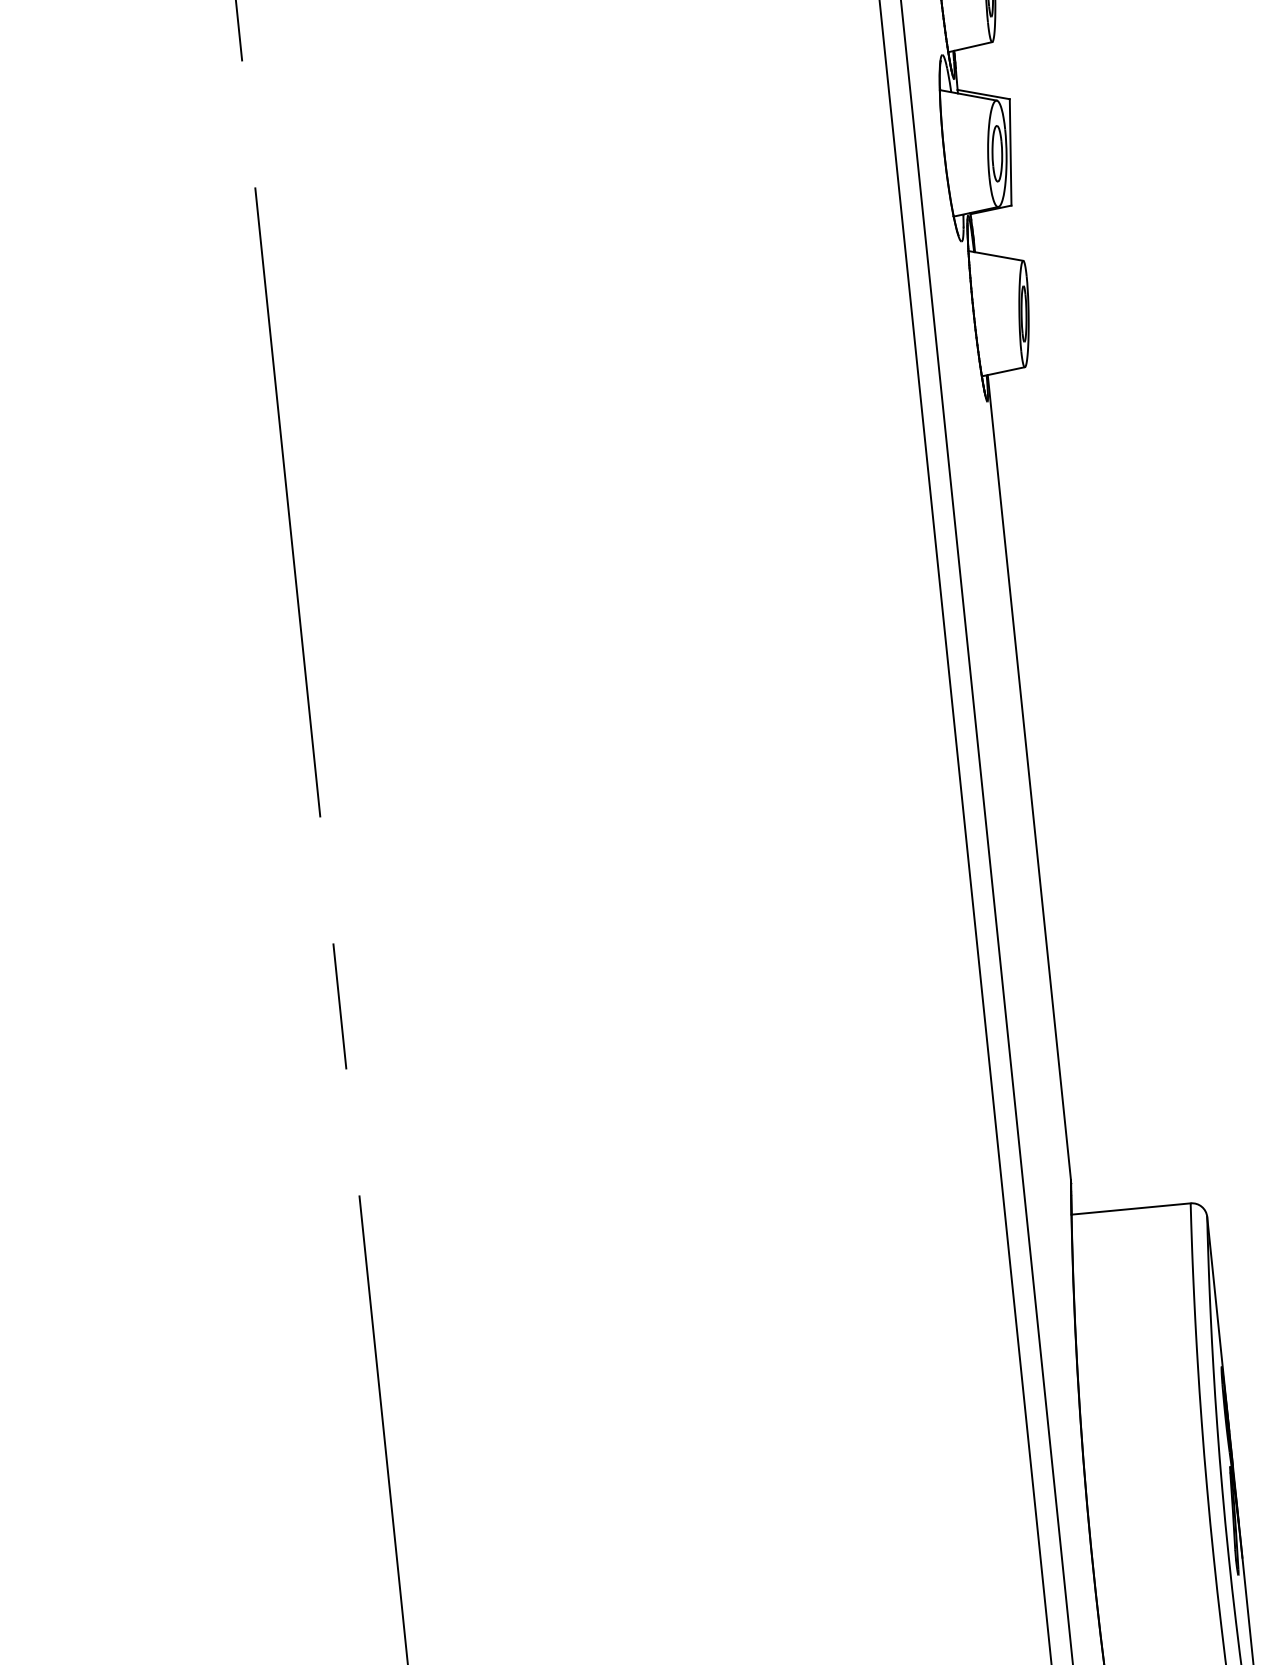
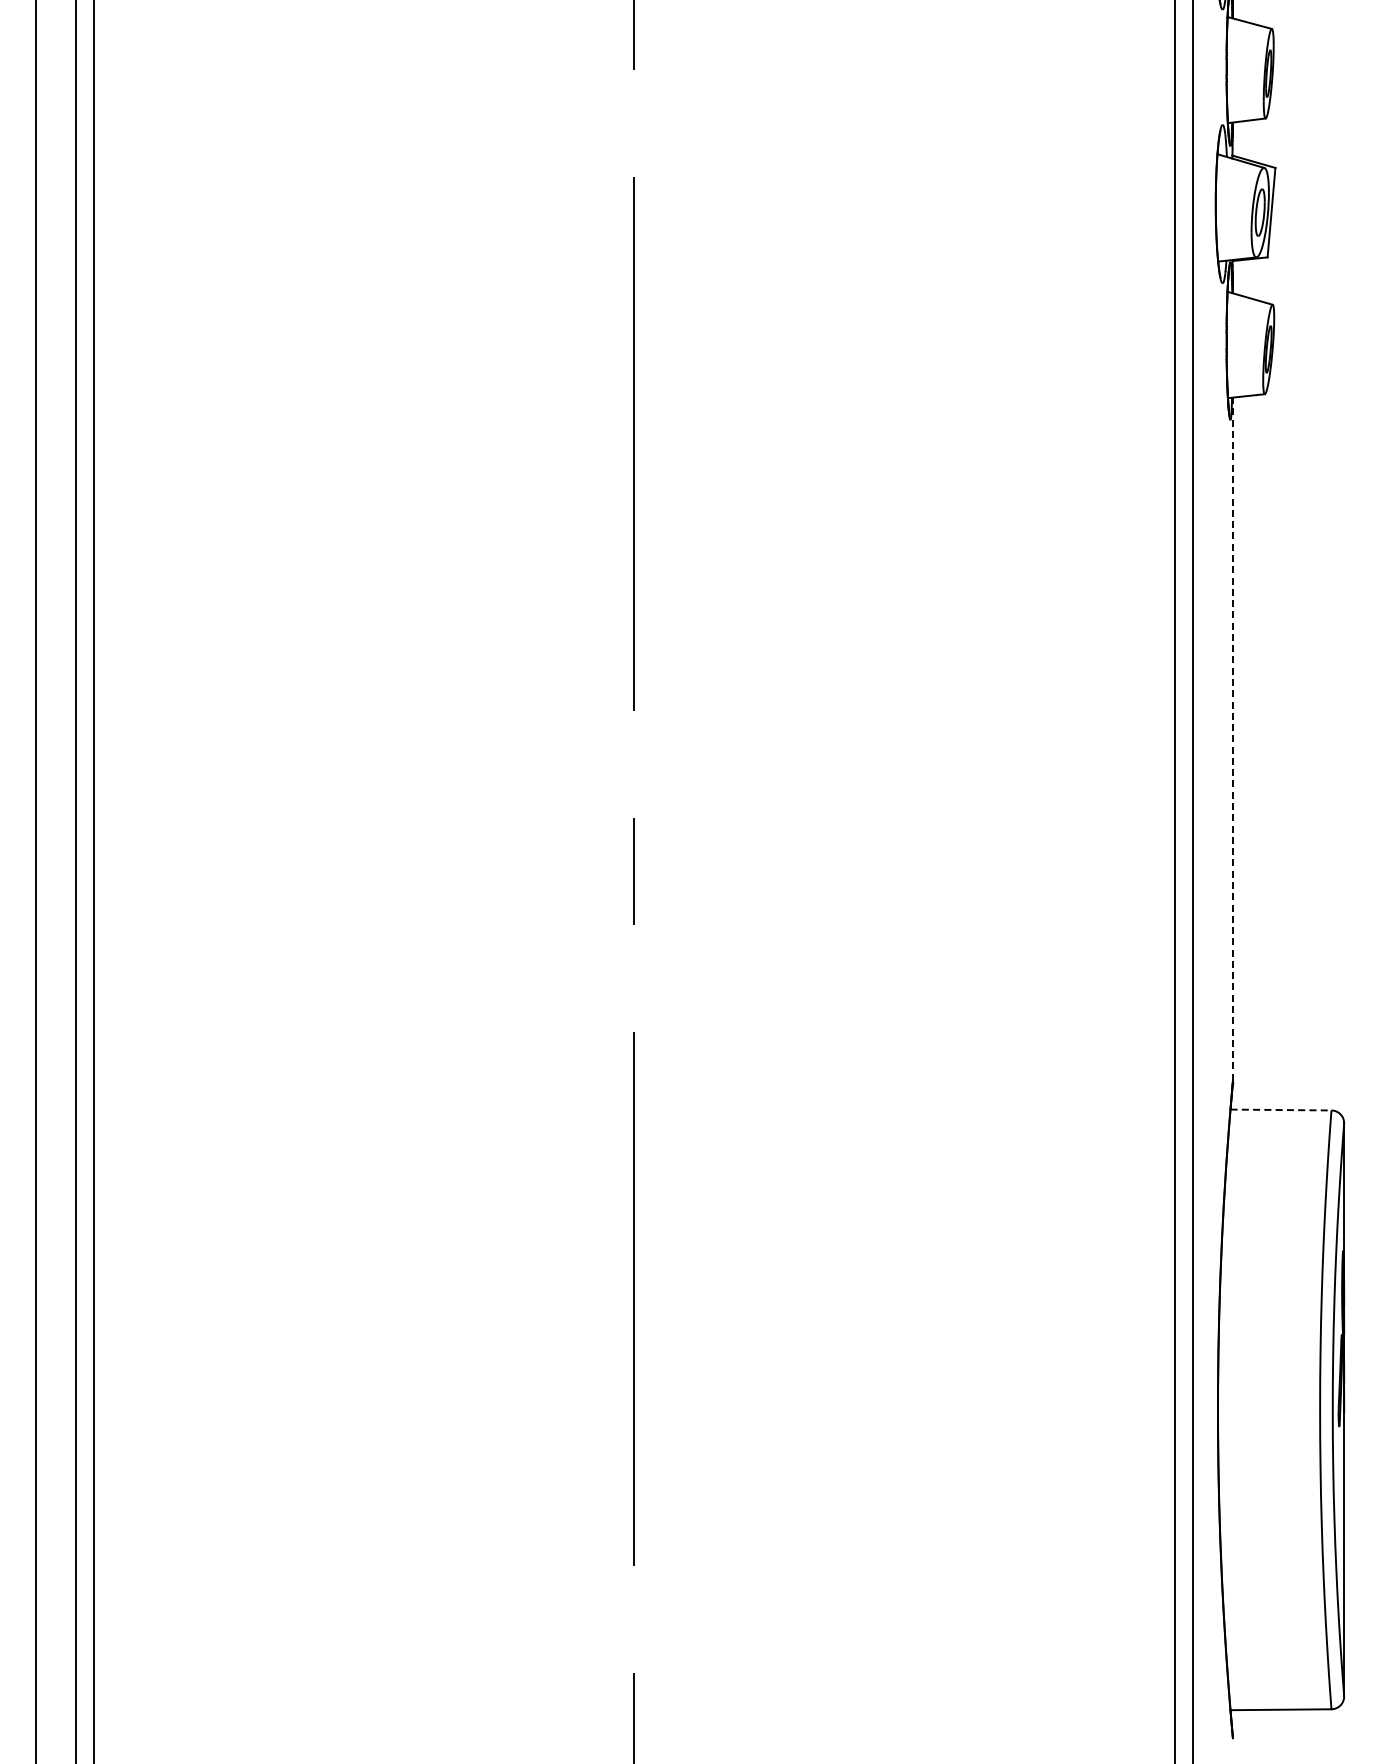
line: (1030, 778) -> (1233, 739), solid -> dashed
line: (1131, 1209) -> (1281, 1110), solid -> dashed

